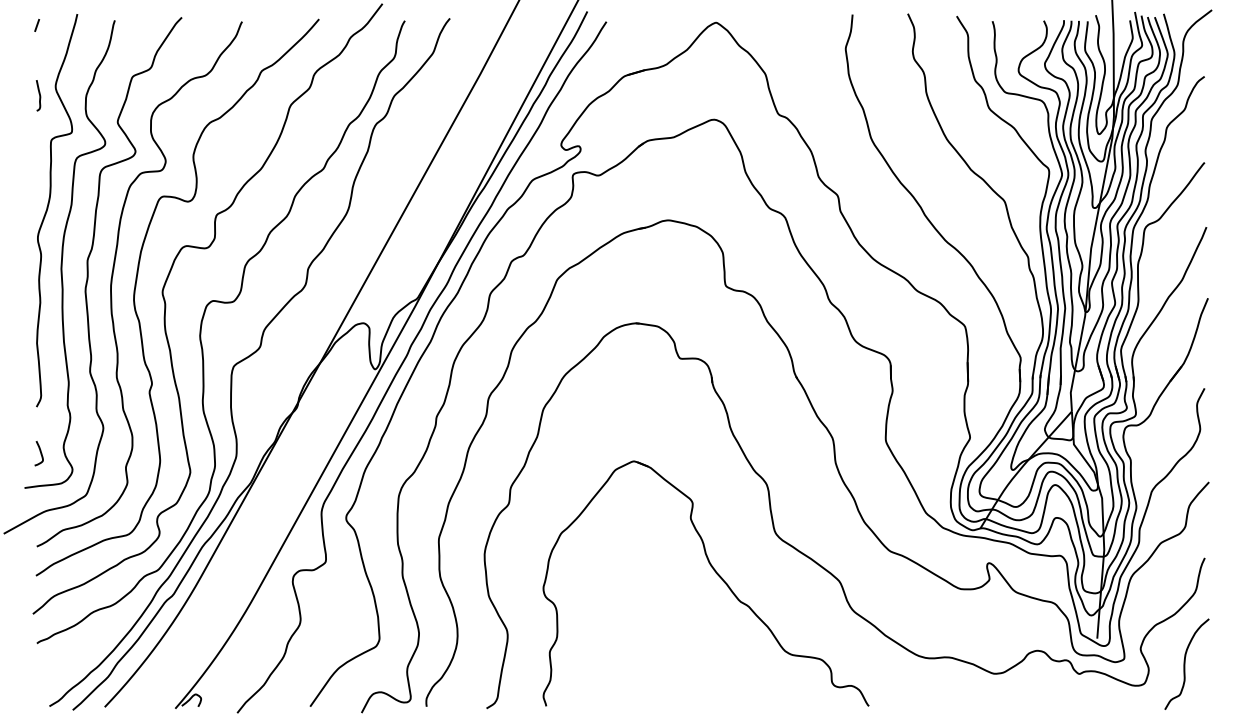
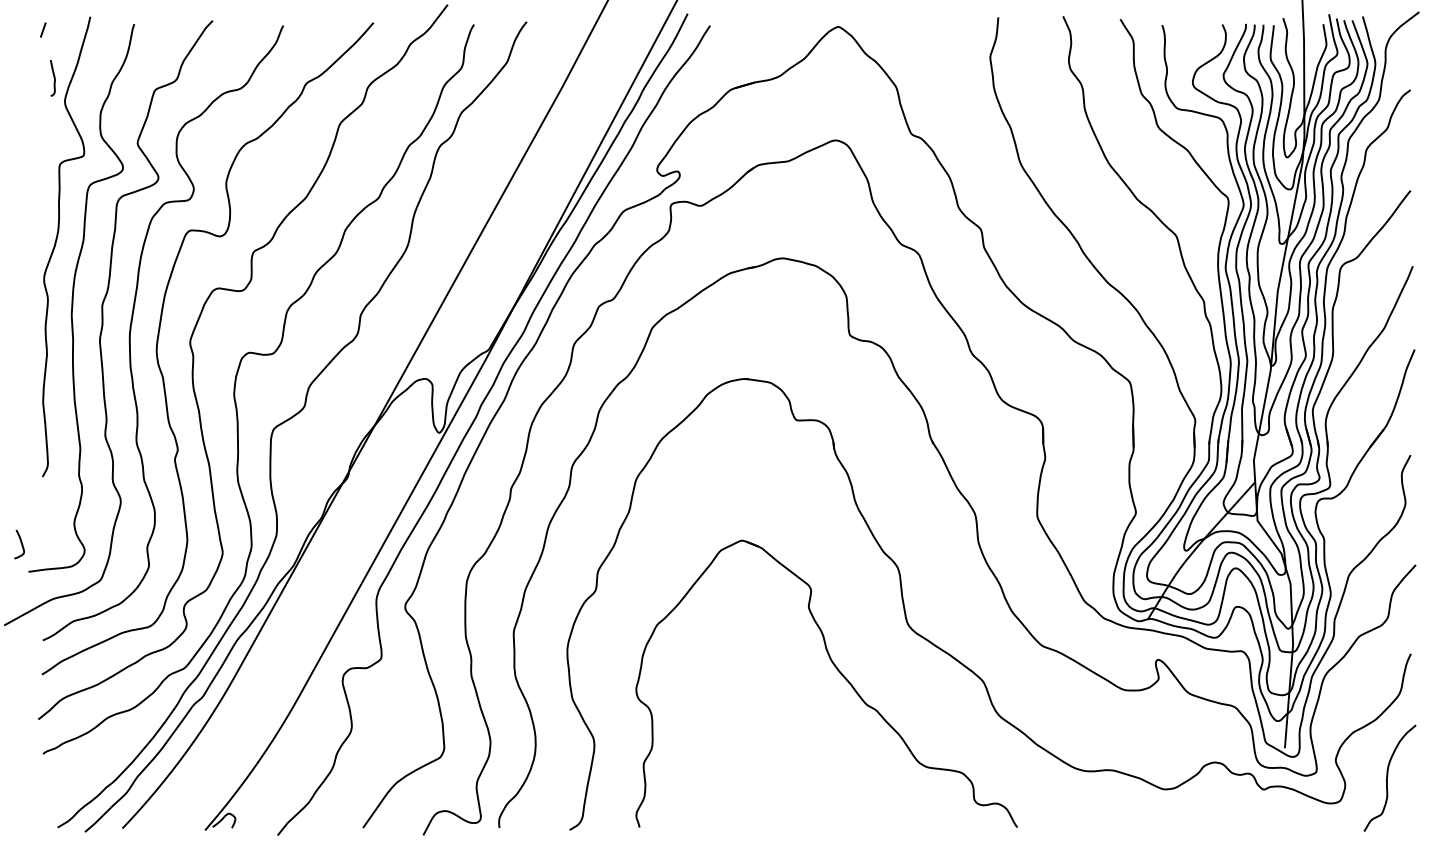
curve: (39, 95) -> (53, 78), moved
curve: (40, 453) -> (21, 544), moved

